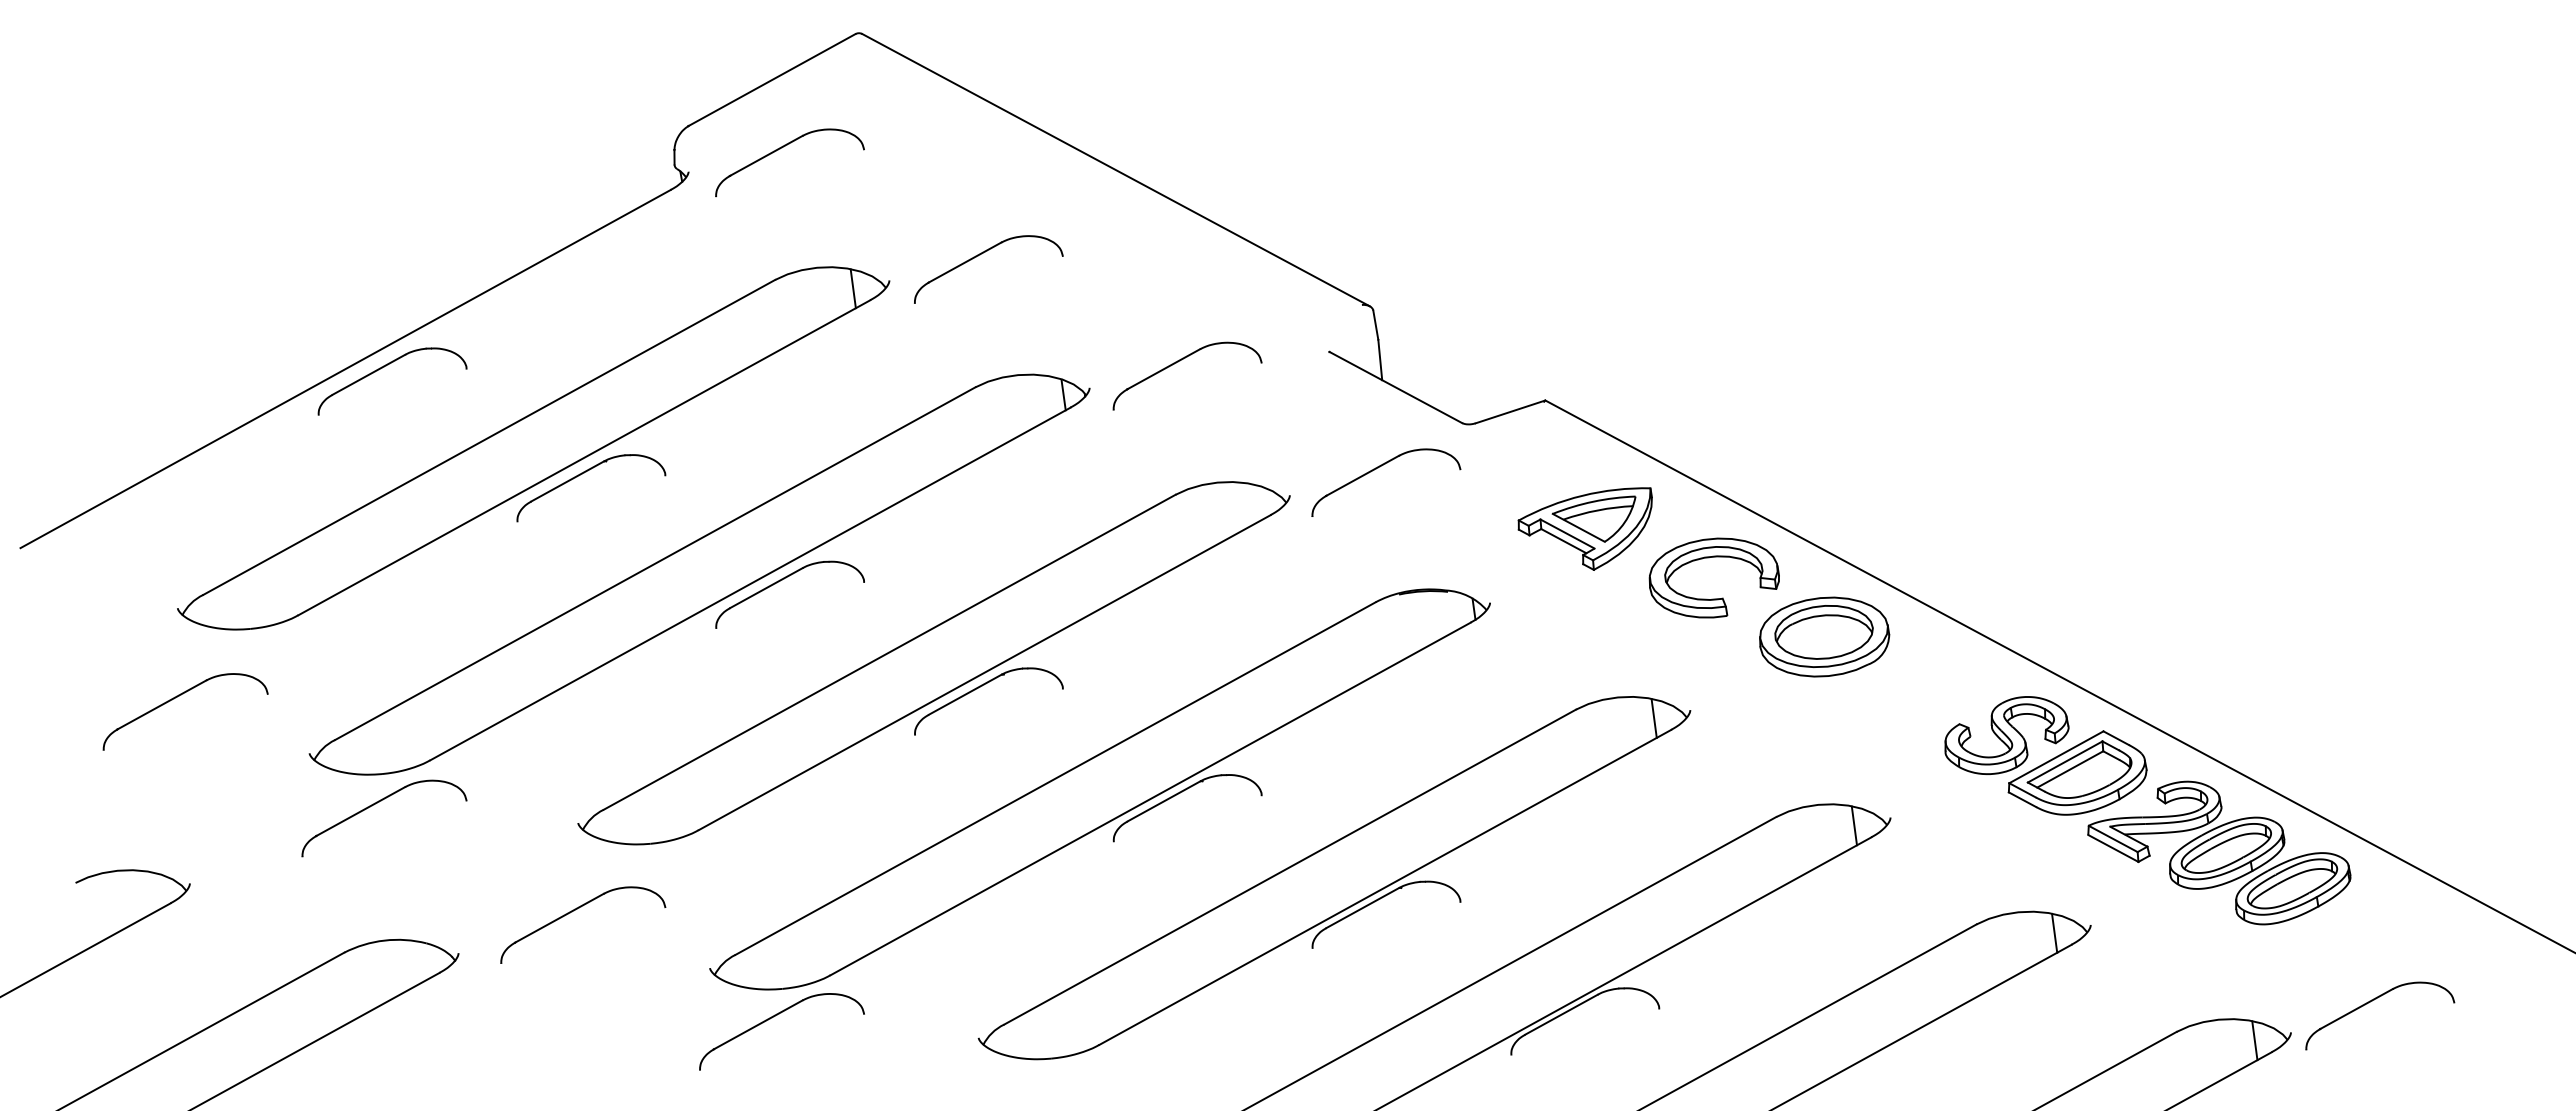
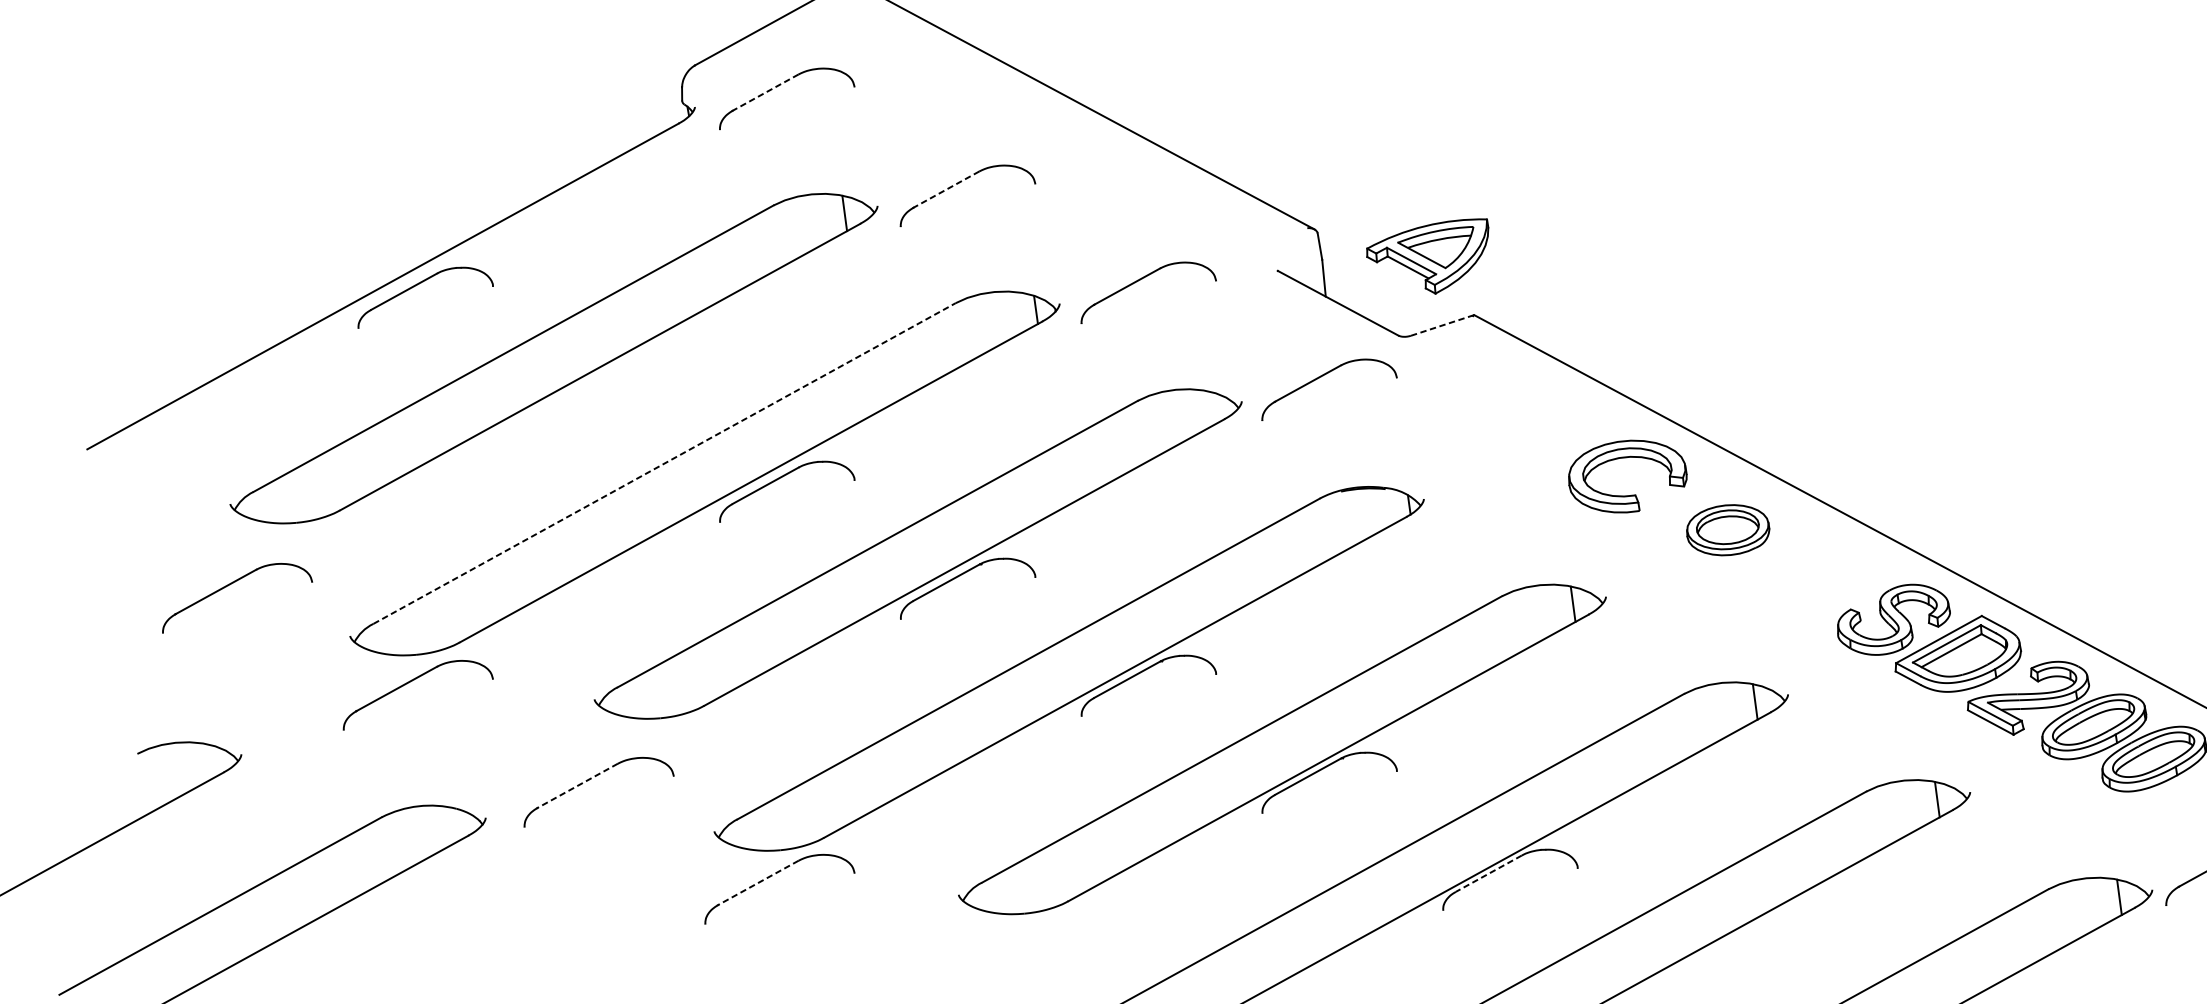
line: (765, 156) -> (764, 93), solid -> dashed
line: (964, 262) -> (945, 189), solid -> dashed
line: (1510, 411) -> (1442, 325), solid -> dashed
part: (584, 473) -> (600, 381), removed
part: (1584, 528) -> (1427, 255), moved
line: (655, 563) -> (664, 463), solid -> dashed
part: (1824, 636) -> (1728, 529), size x0.7
line: (559, 918) -> (577, 786), solid -> dashed
line: (1561, 1014) -> (1488, 873), solid -> dashed
line: (758, 1024) -> (758, 882), solid -> dashed

